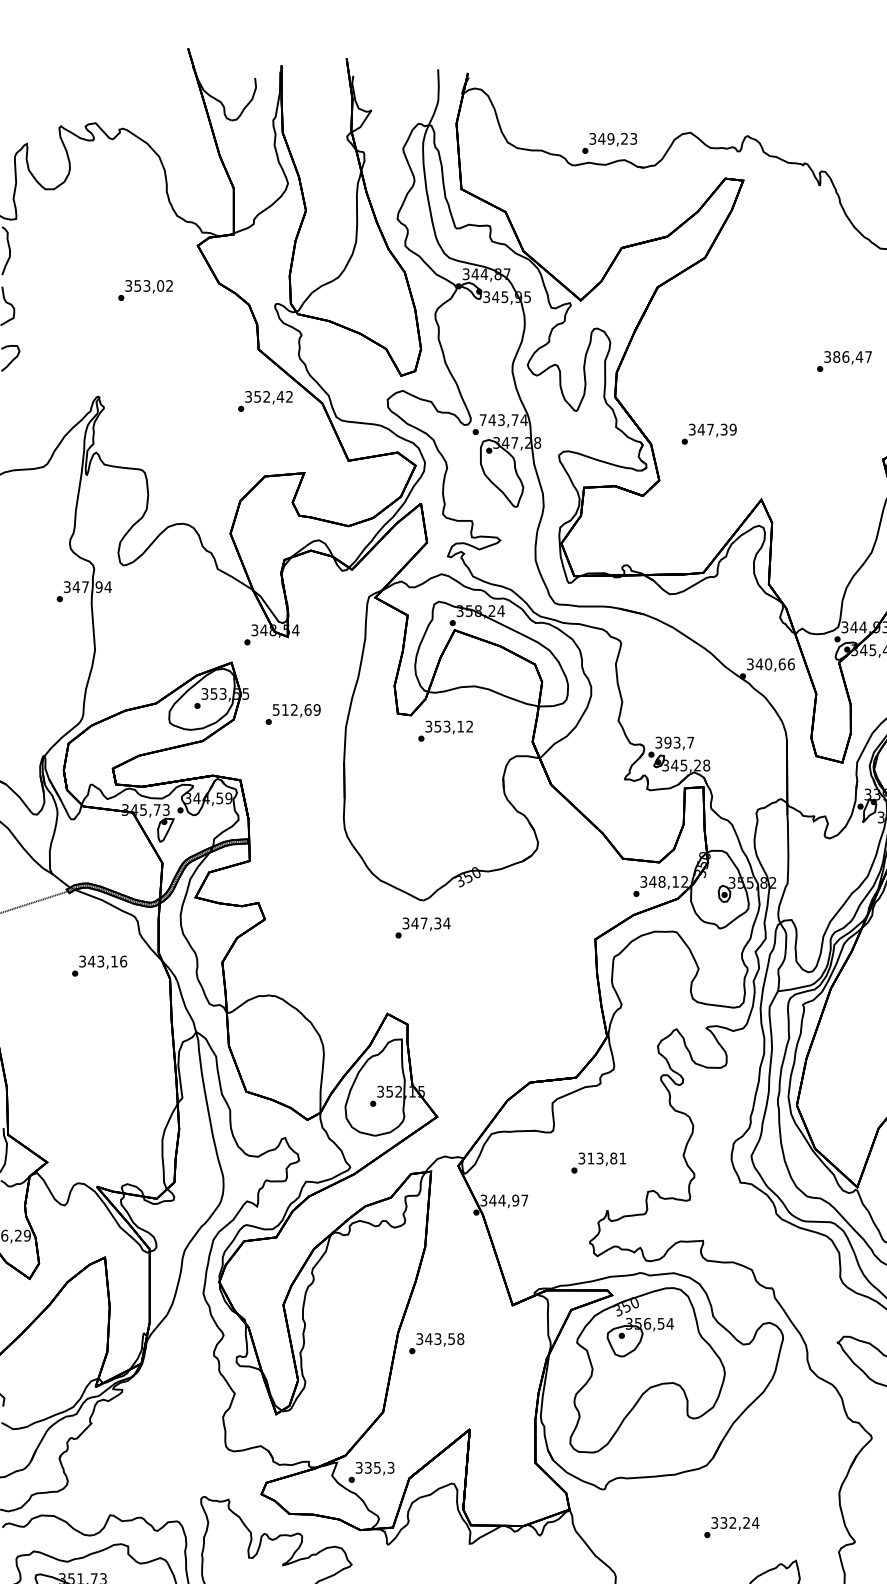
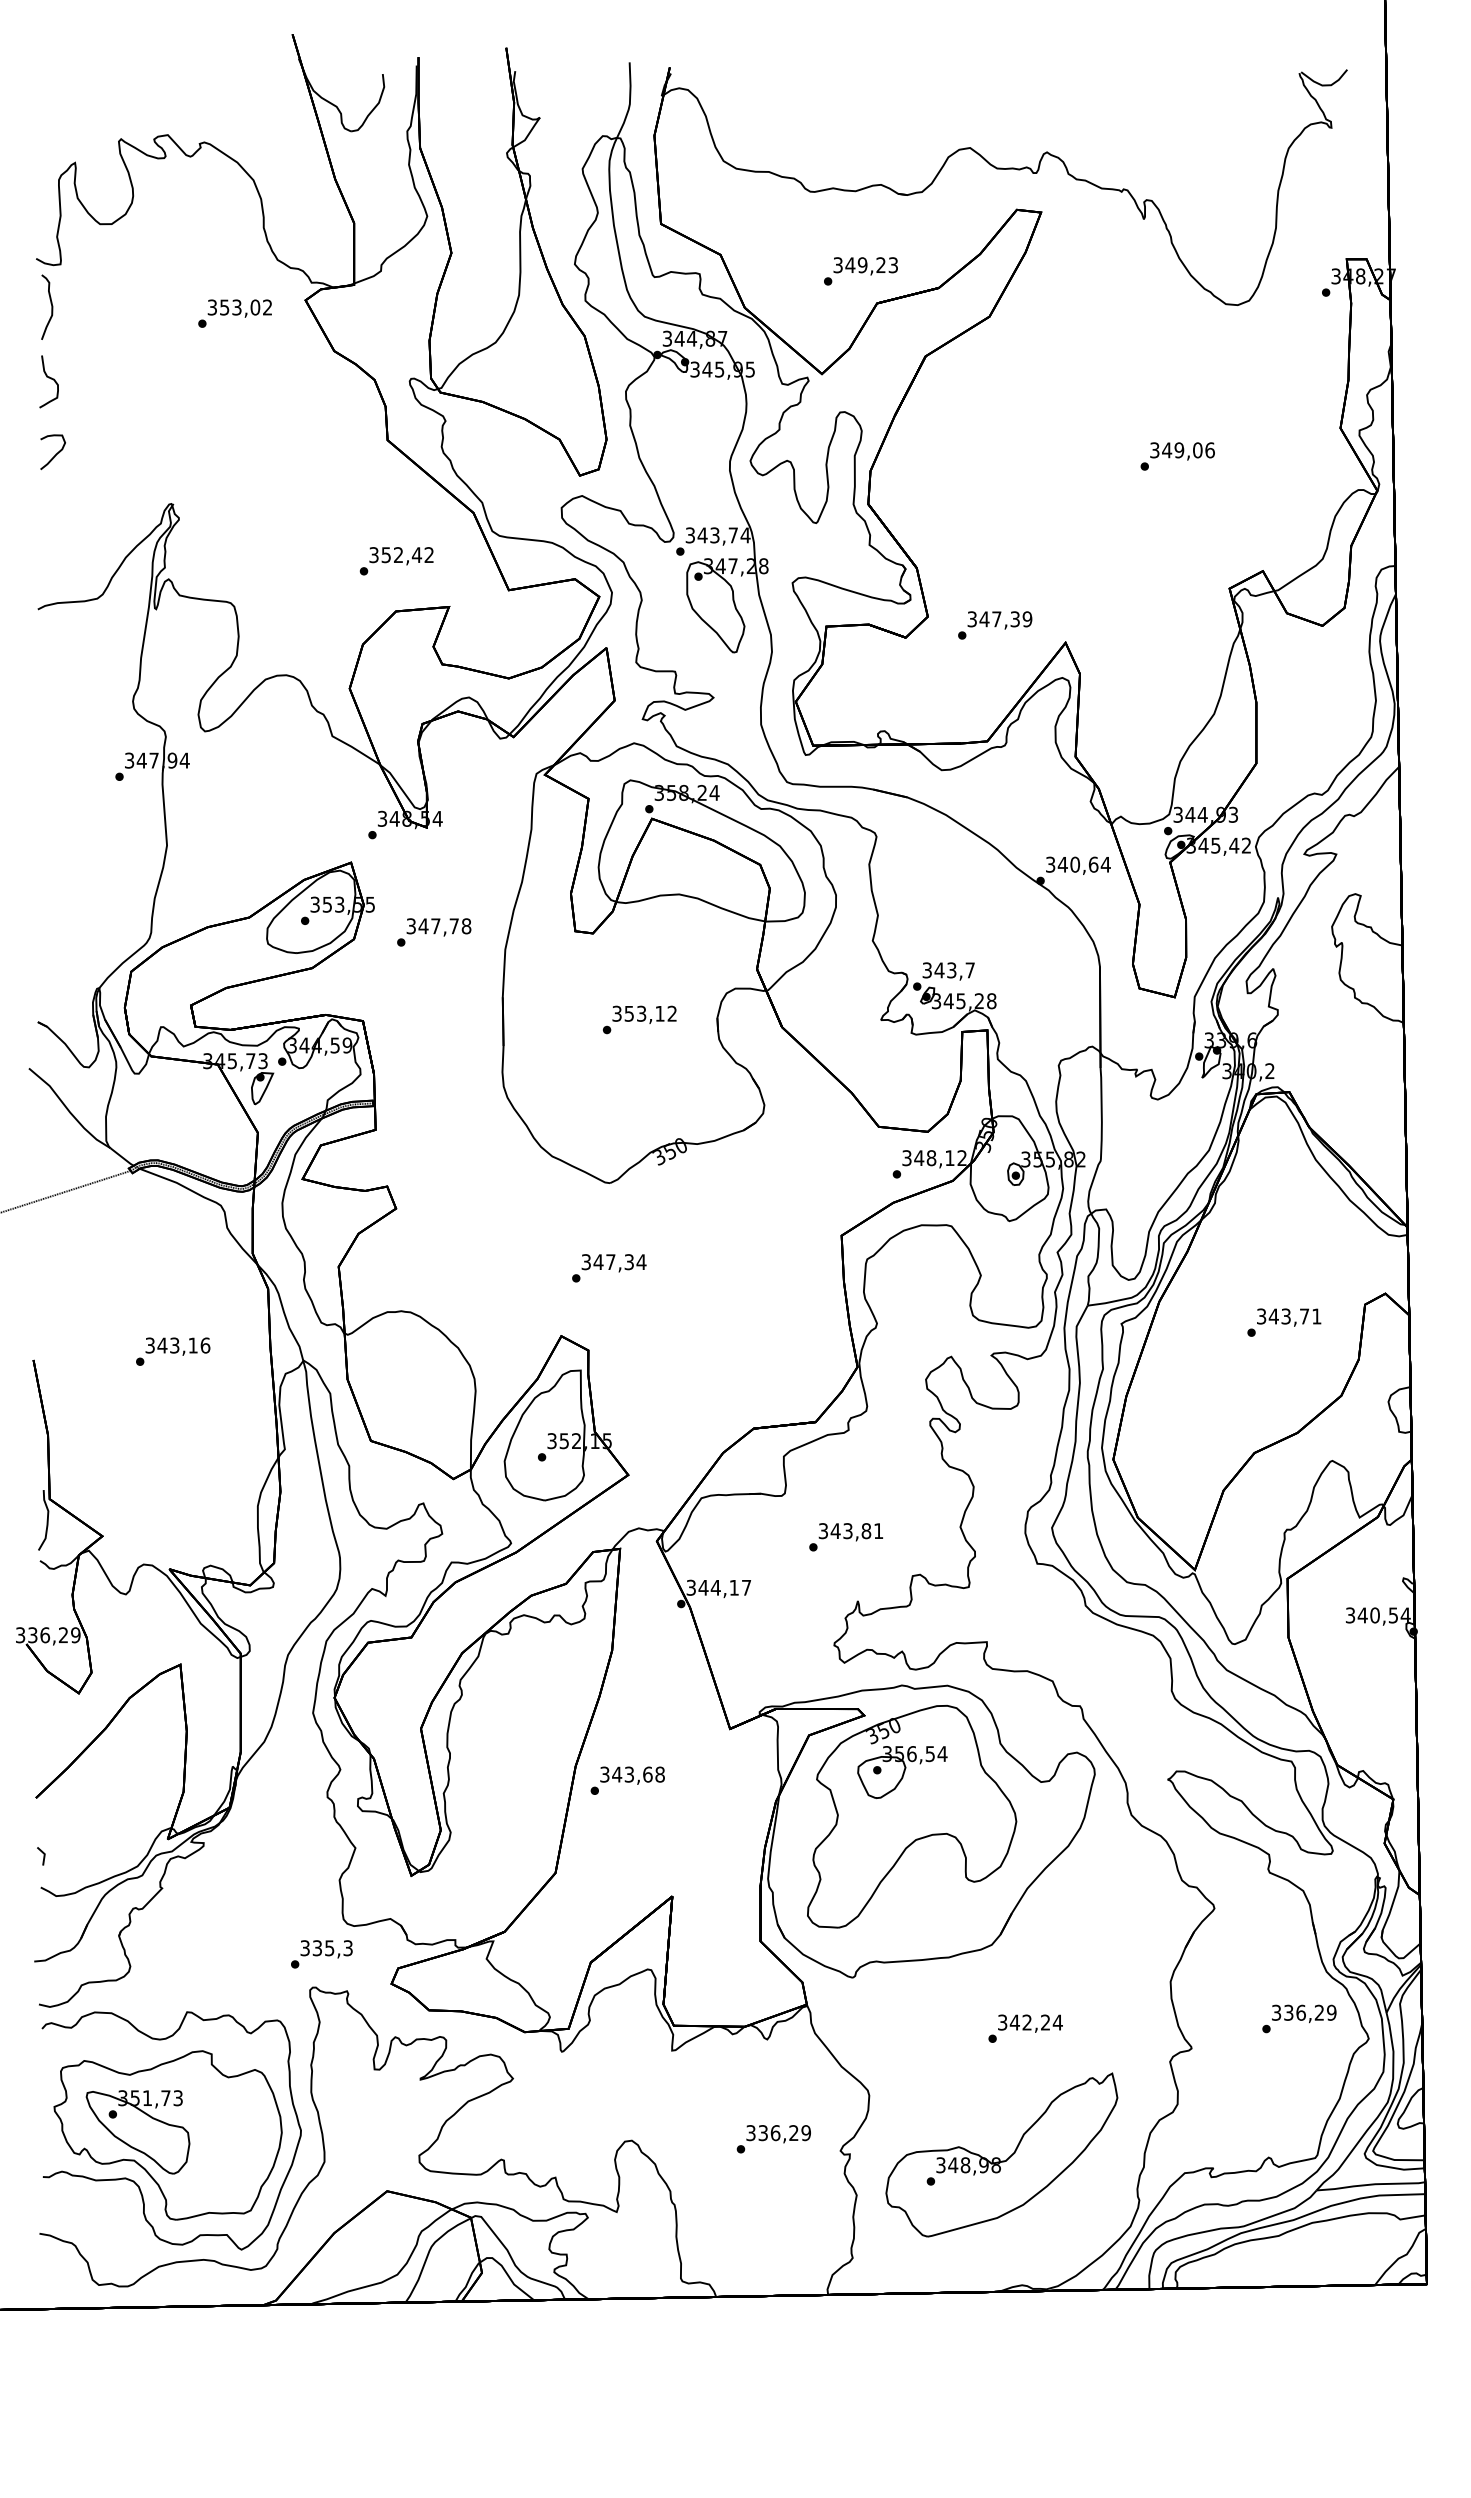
text: (609, 143) -> (860, 271), moved
text: (145, 290) -> (234, 313), moved
text: (852, 357) -> (1188, 450), 386,47 -> 349,06
text: (265, 401) -> (396, 561), moved
text: (482, 420) -> (689, 535), 743,74 -> 343,74
text: (709, 434) -> (995, 625), moved
text: (791, 664) -> (1105, 864), 340,66 -> 340,64
text: (297, 710) -> (439, 926), 512,69 -> 347,78
text: (445, 730) -> (639, 1019), moved
text: (667, 742) -> (939, 970), 393,7 -> 343,7
text: (423, 928) -> (609, 1268), moved
text: (99, 965) -> (173, 1351), moved
text: (590, 1158) -> (835, 1530), 313,81 -> 343,81
text: (515, 1200) -> (734, 1587), 344,97 -> 344,17
text: (451, 1339) -> (647, 1774), 343,58 -> 343,68
text: (371, 1472) -> (321, 1954), moved
text: (723, 1522) -> (1014, 2022), 332,24 -> 342,24

